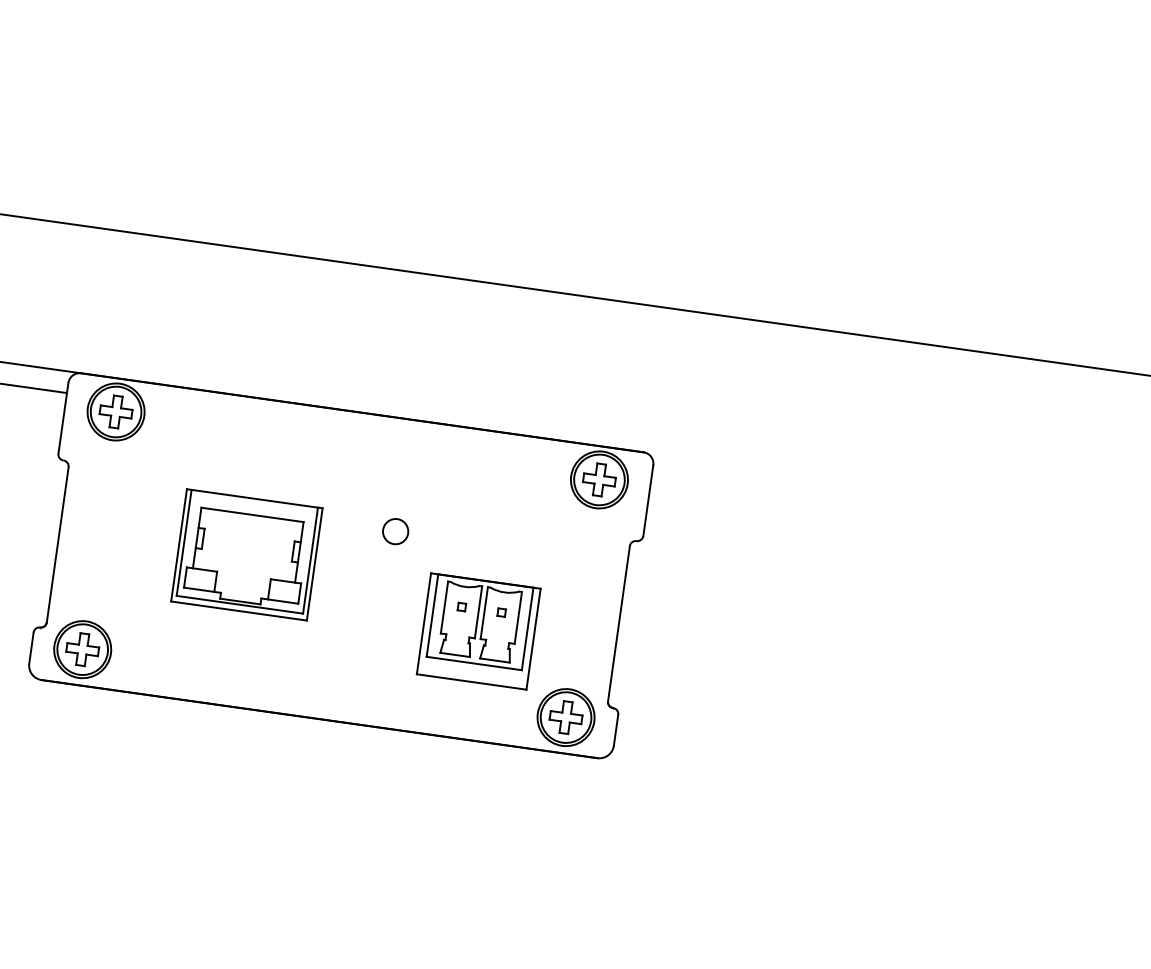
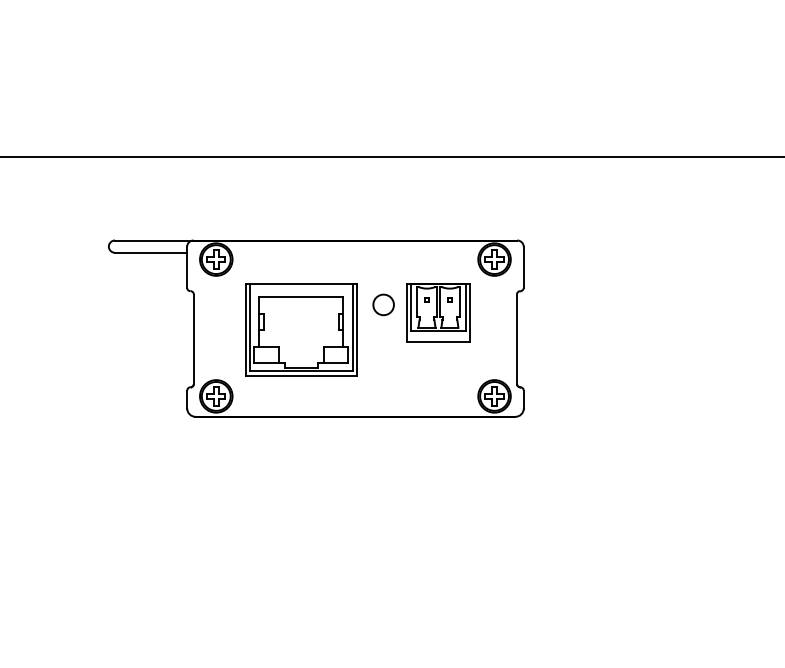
circle: (395, 530) -> (383, 304), size x1.43
part: (247, 554) -> (301, 329), size x1.43
part: (478, 631) -> (438, 312), moved

